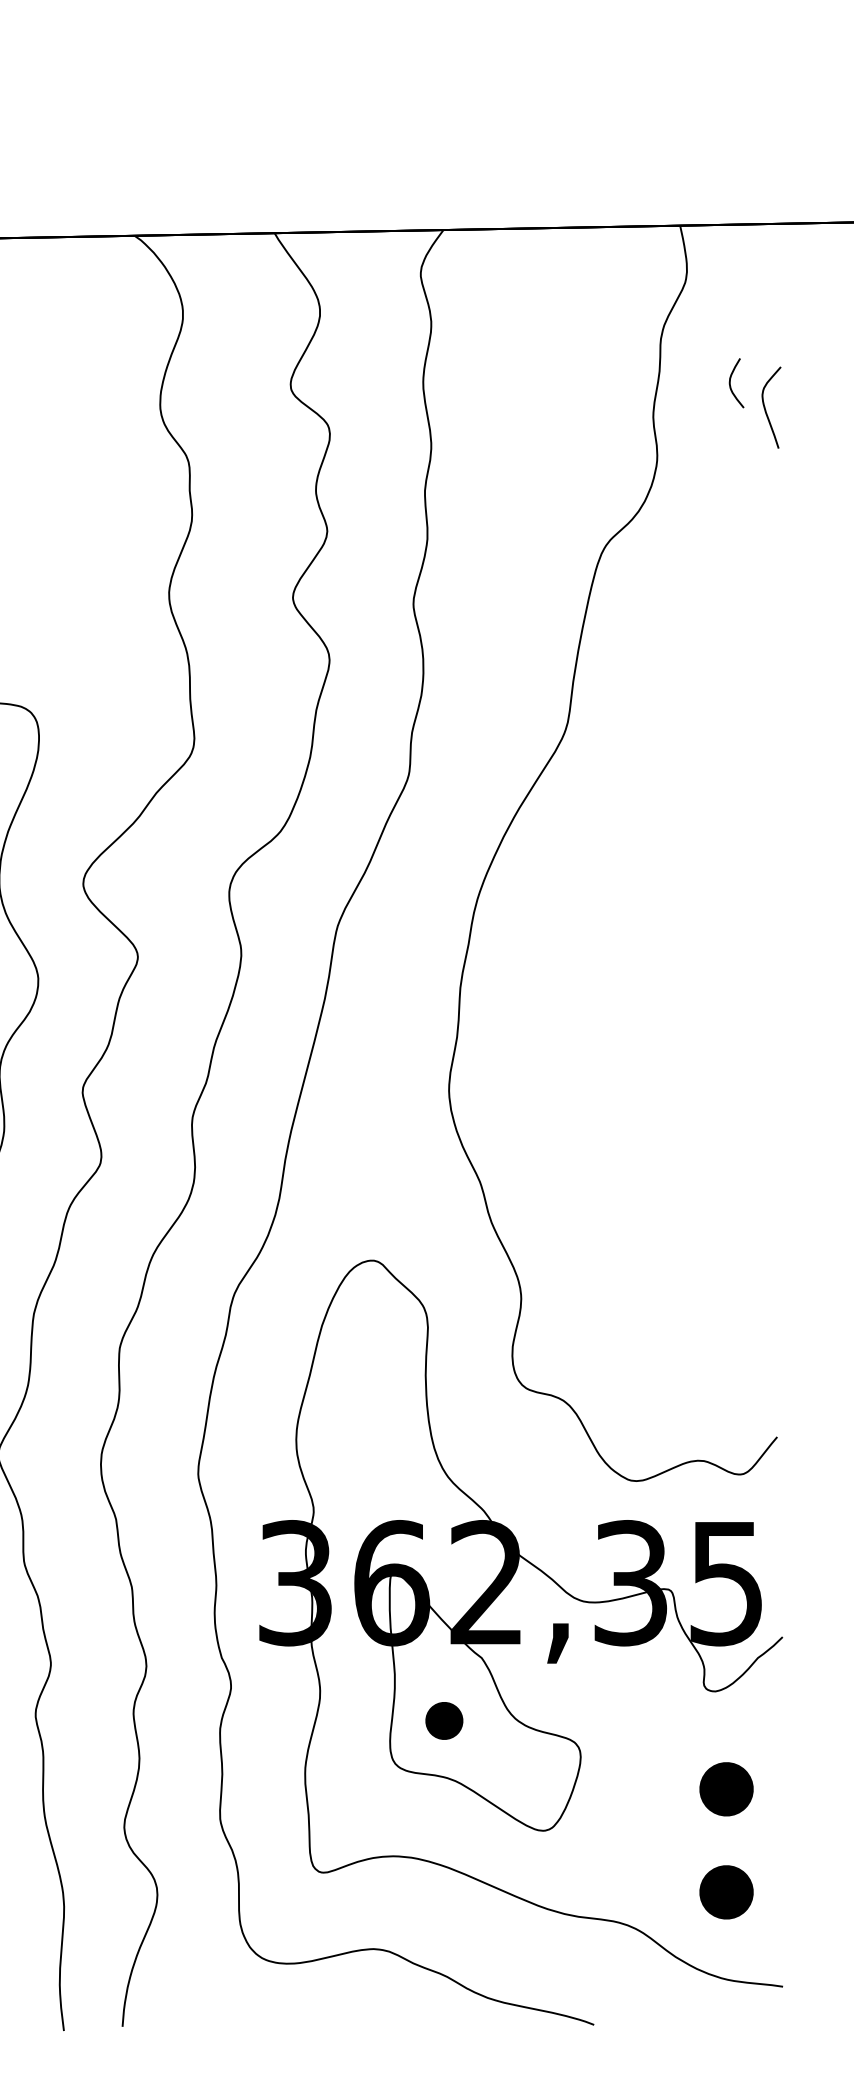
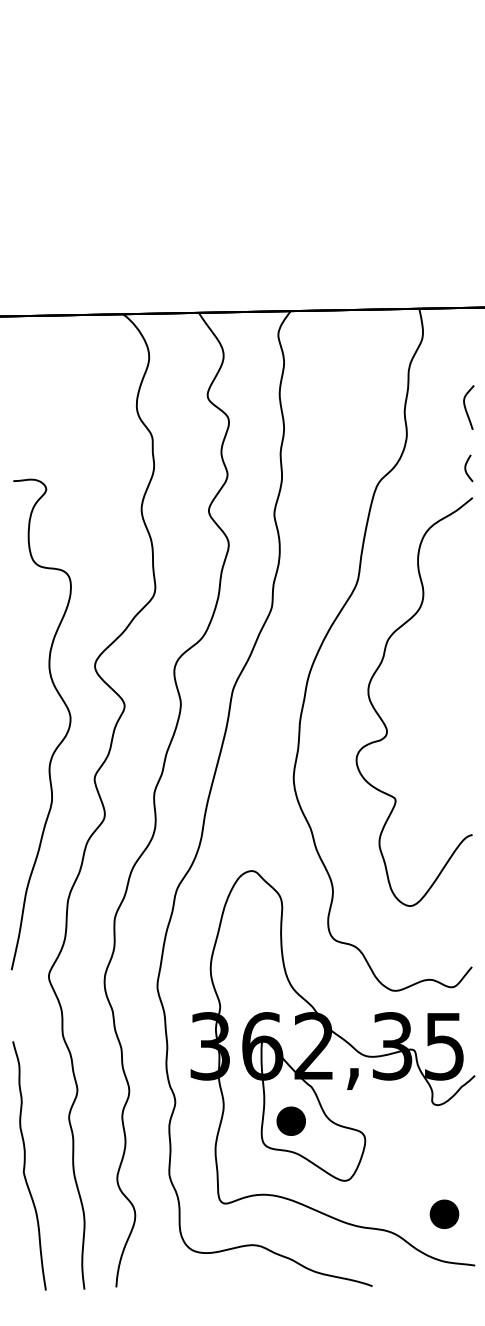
curve: (732, 383) -> (466, 468), moved
curve: (614, 983) -> (383, 720), added
part: (443, 1719) -> (290, 1120), size x1.43
part: (726, 1787) -> (444, 1157), removed

